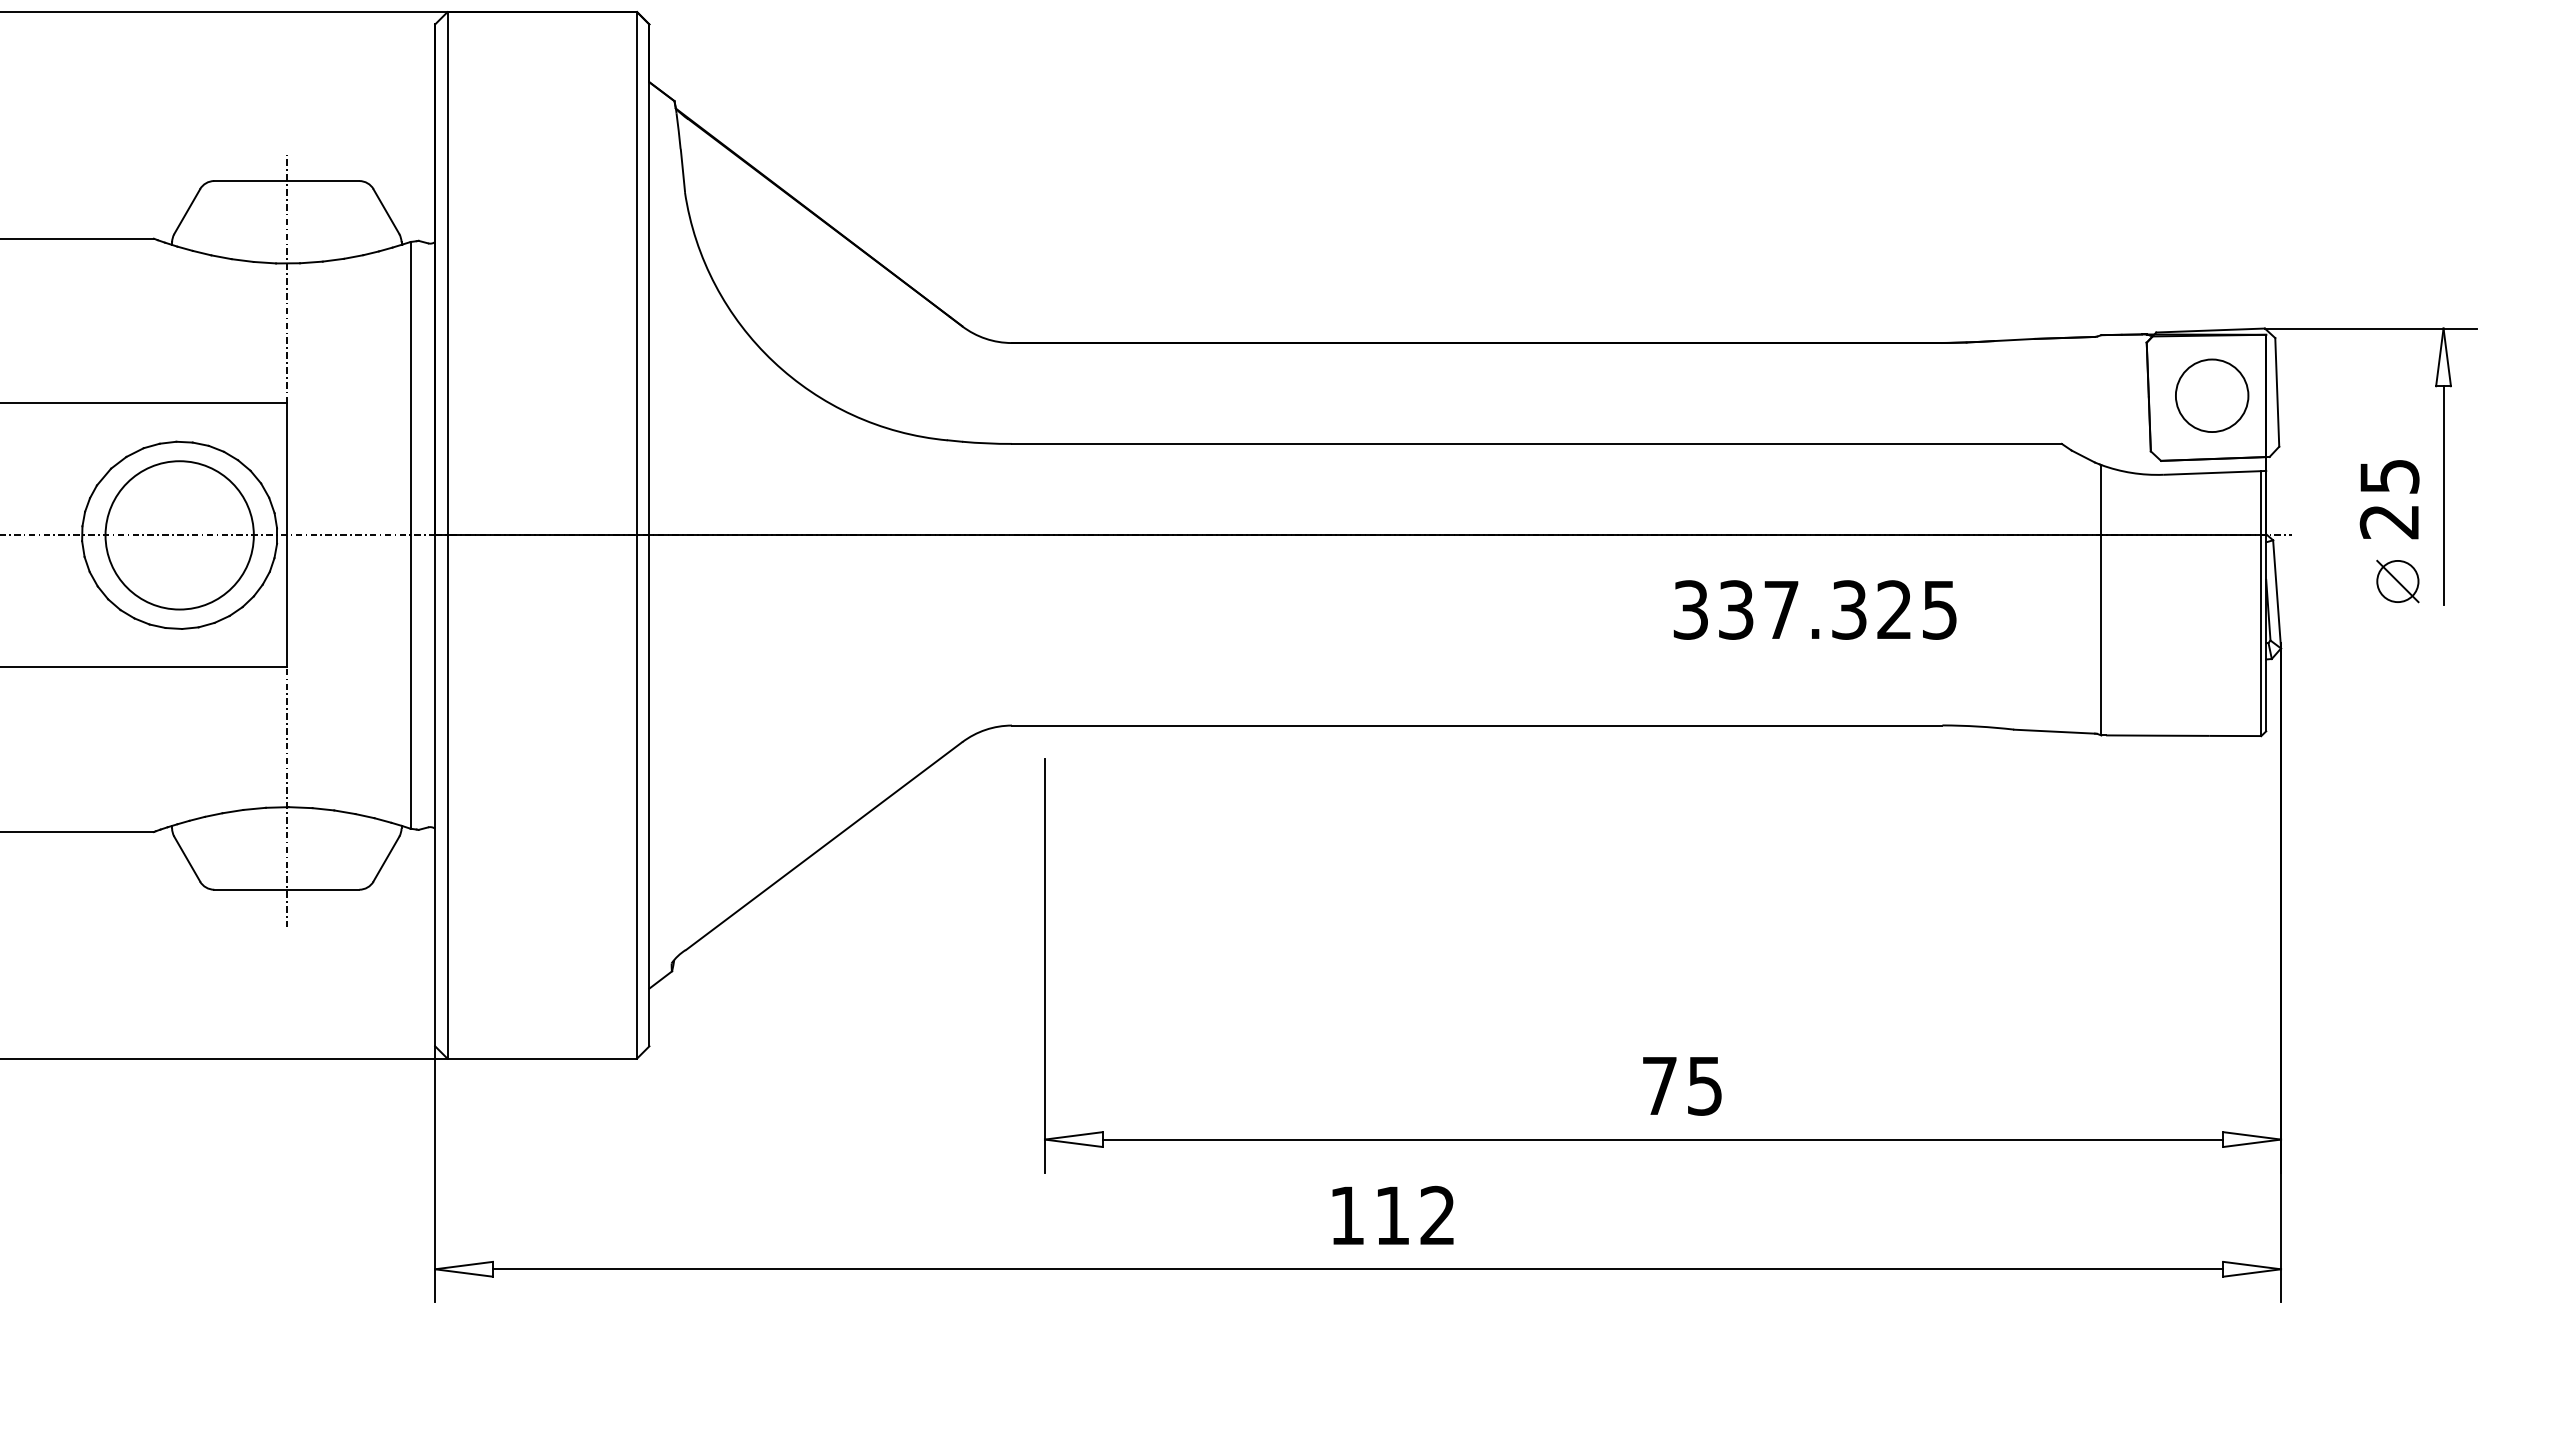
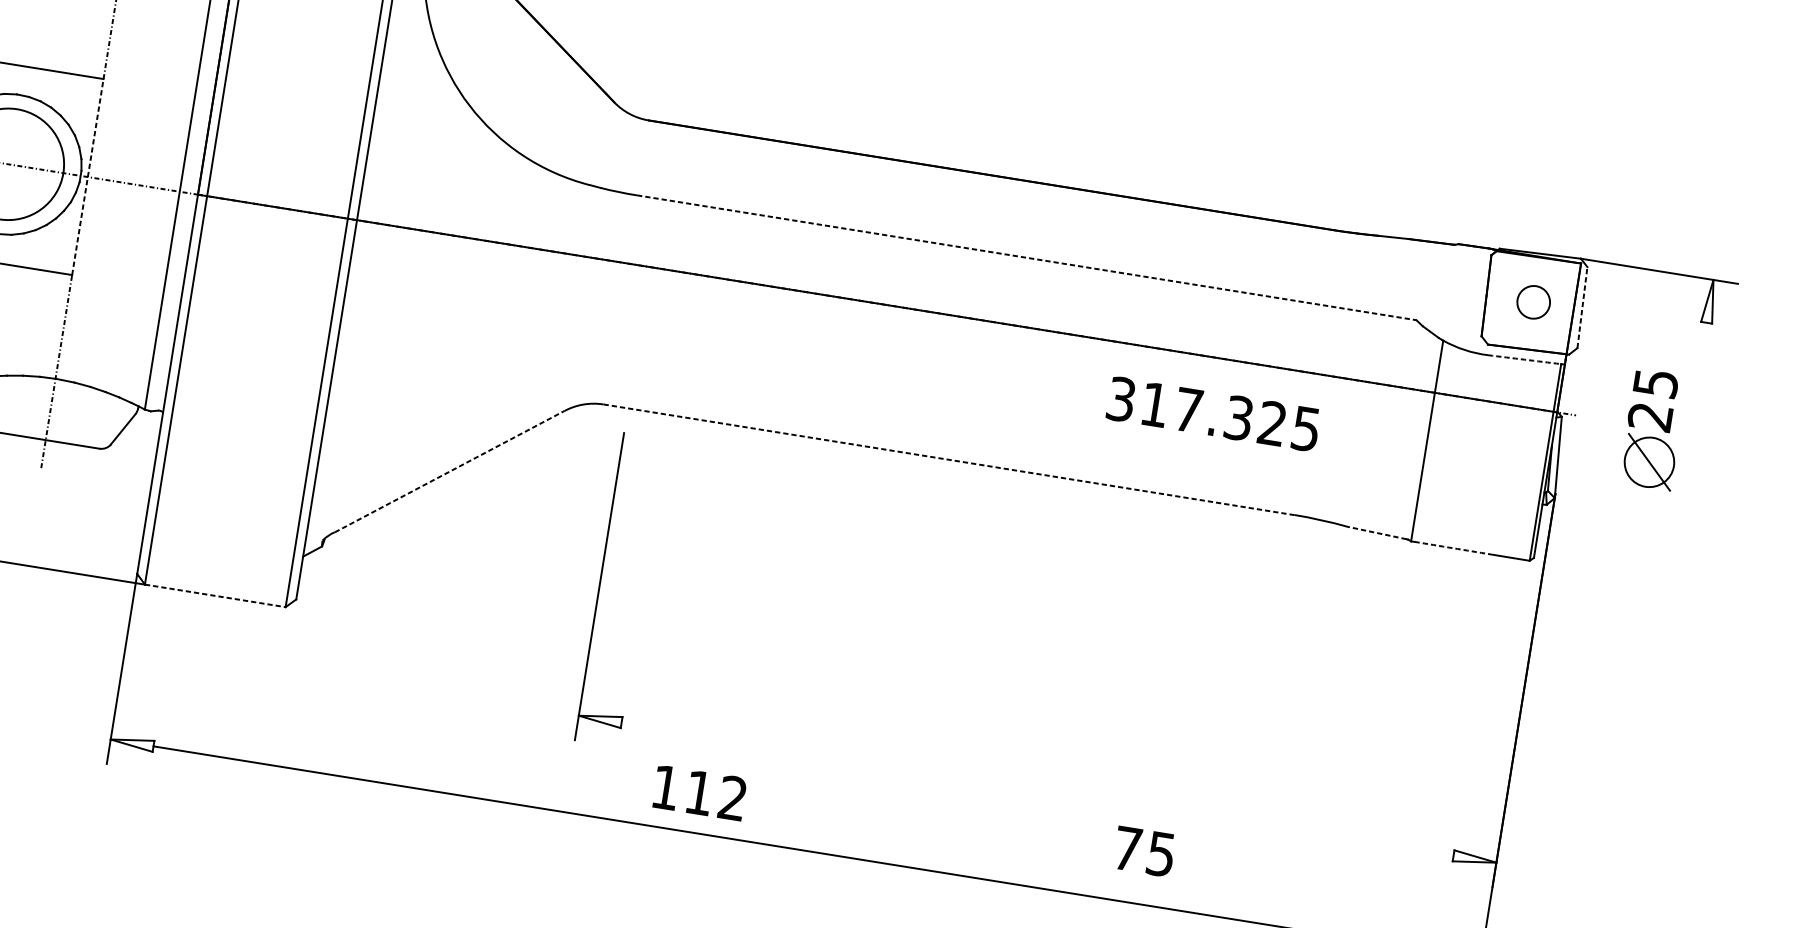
line: (2277, 391) -> (1582, 306), solid -> dashed
circle: (2211, 395) -> (1533, 302), size x0.6
line: (1536, 443) -> (1026, 257), solid -> dashed
arc: (2212, 473) -> (1524, 360), solid -> dashed
line: (2443, 495) -> (1693, 403), removed
line: (286, 534) -> (87, 176), solid -> dashed
part: (2397, 581) -> (1649, 462), size x1.6
text: (1736, 609) -> (1155, 404), 337.325 -> 317.325
line: (1477, 725) -> (949, 459), solid -> dashed
line: (2054, 731) -> (1376, 532), solid -> dashed
arc: (2157, 735) -> (1452, 548), solid -> dashed
line: (824, 846) -> (450, 471), solid -> dashed
line: (542, 1058) -> (215, 595), solid -> dashed
text: (1682, 1086) -> (1144, 851), moved
line: (1662, 1139) -> (1037, 789), removed
text: (1392, 1214) -> (699, 792), moved

